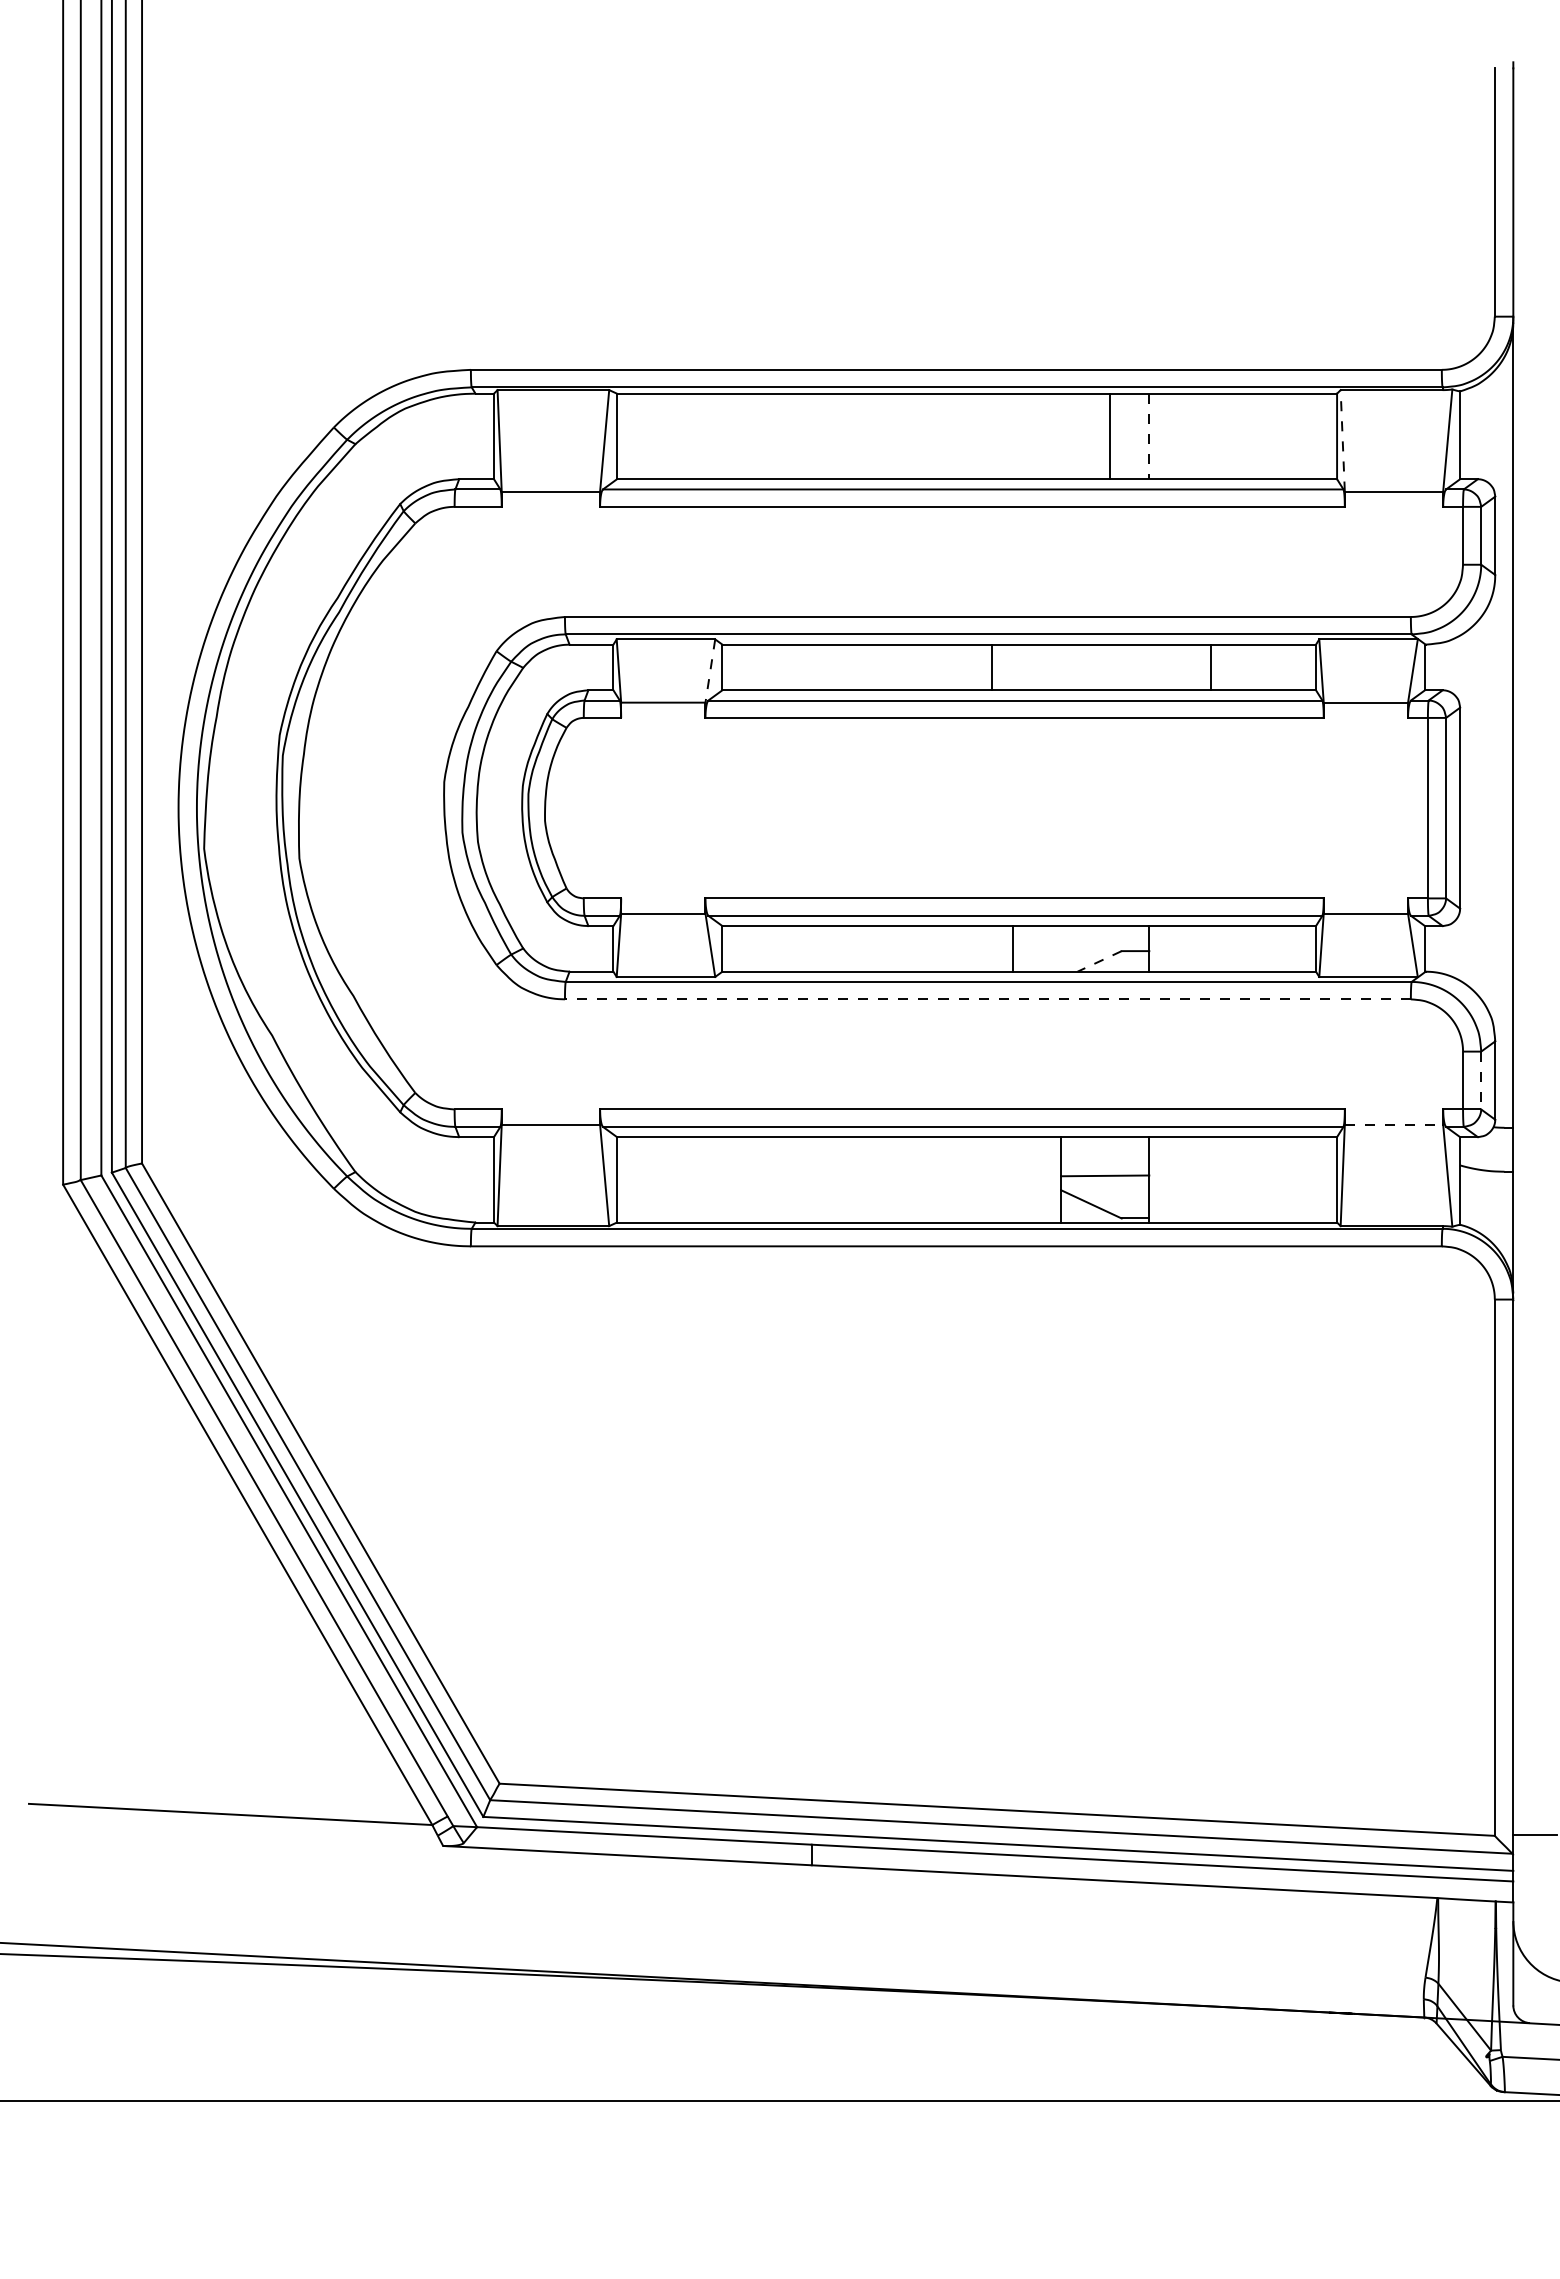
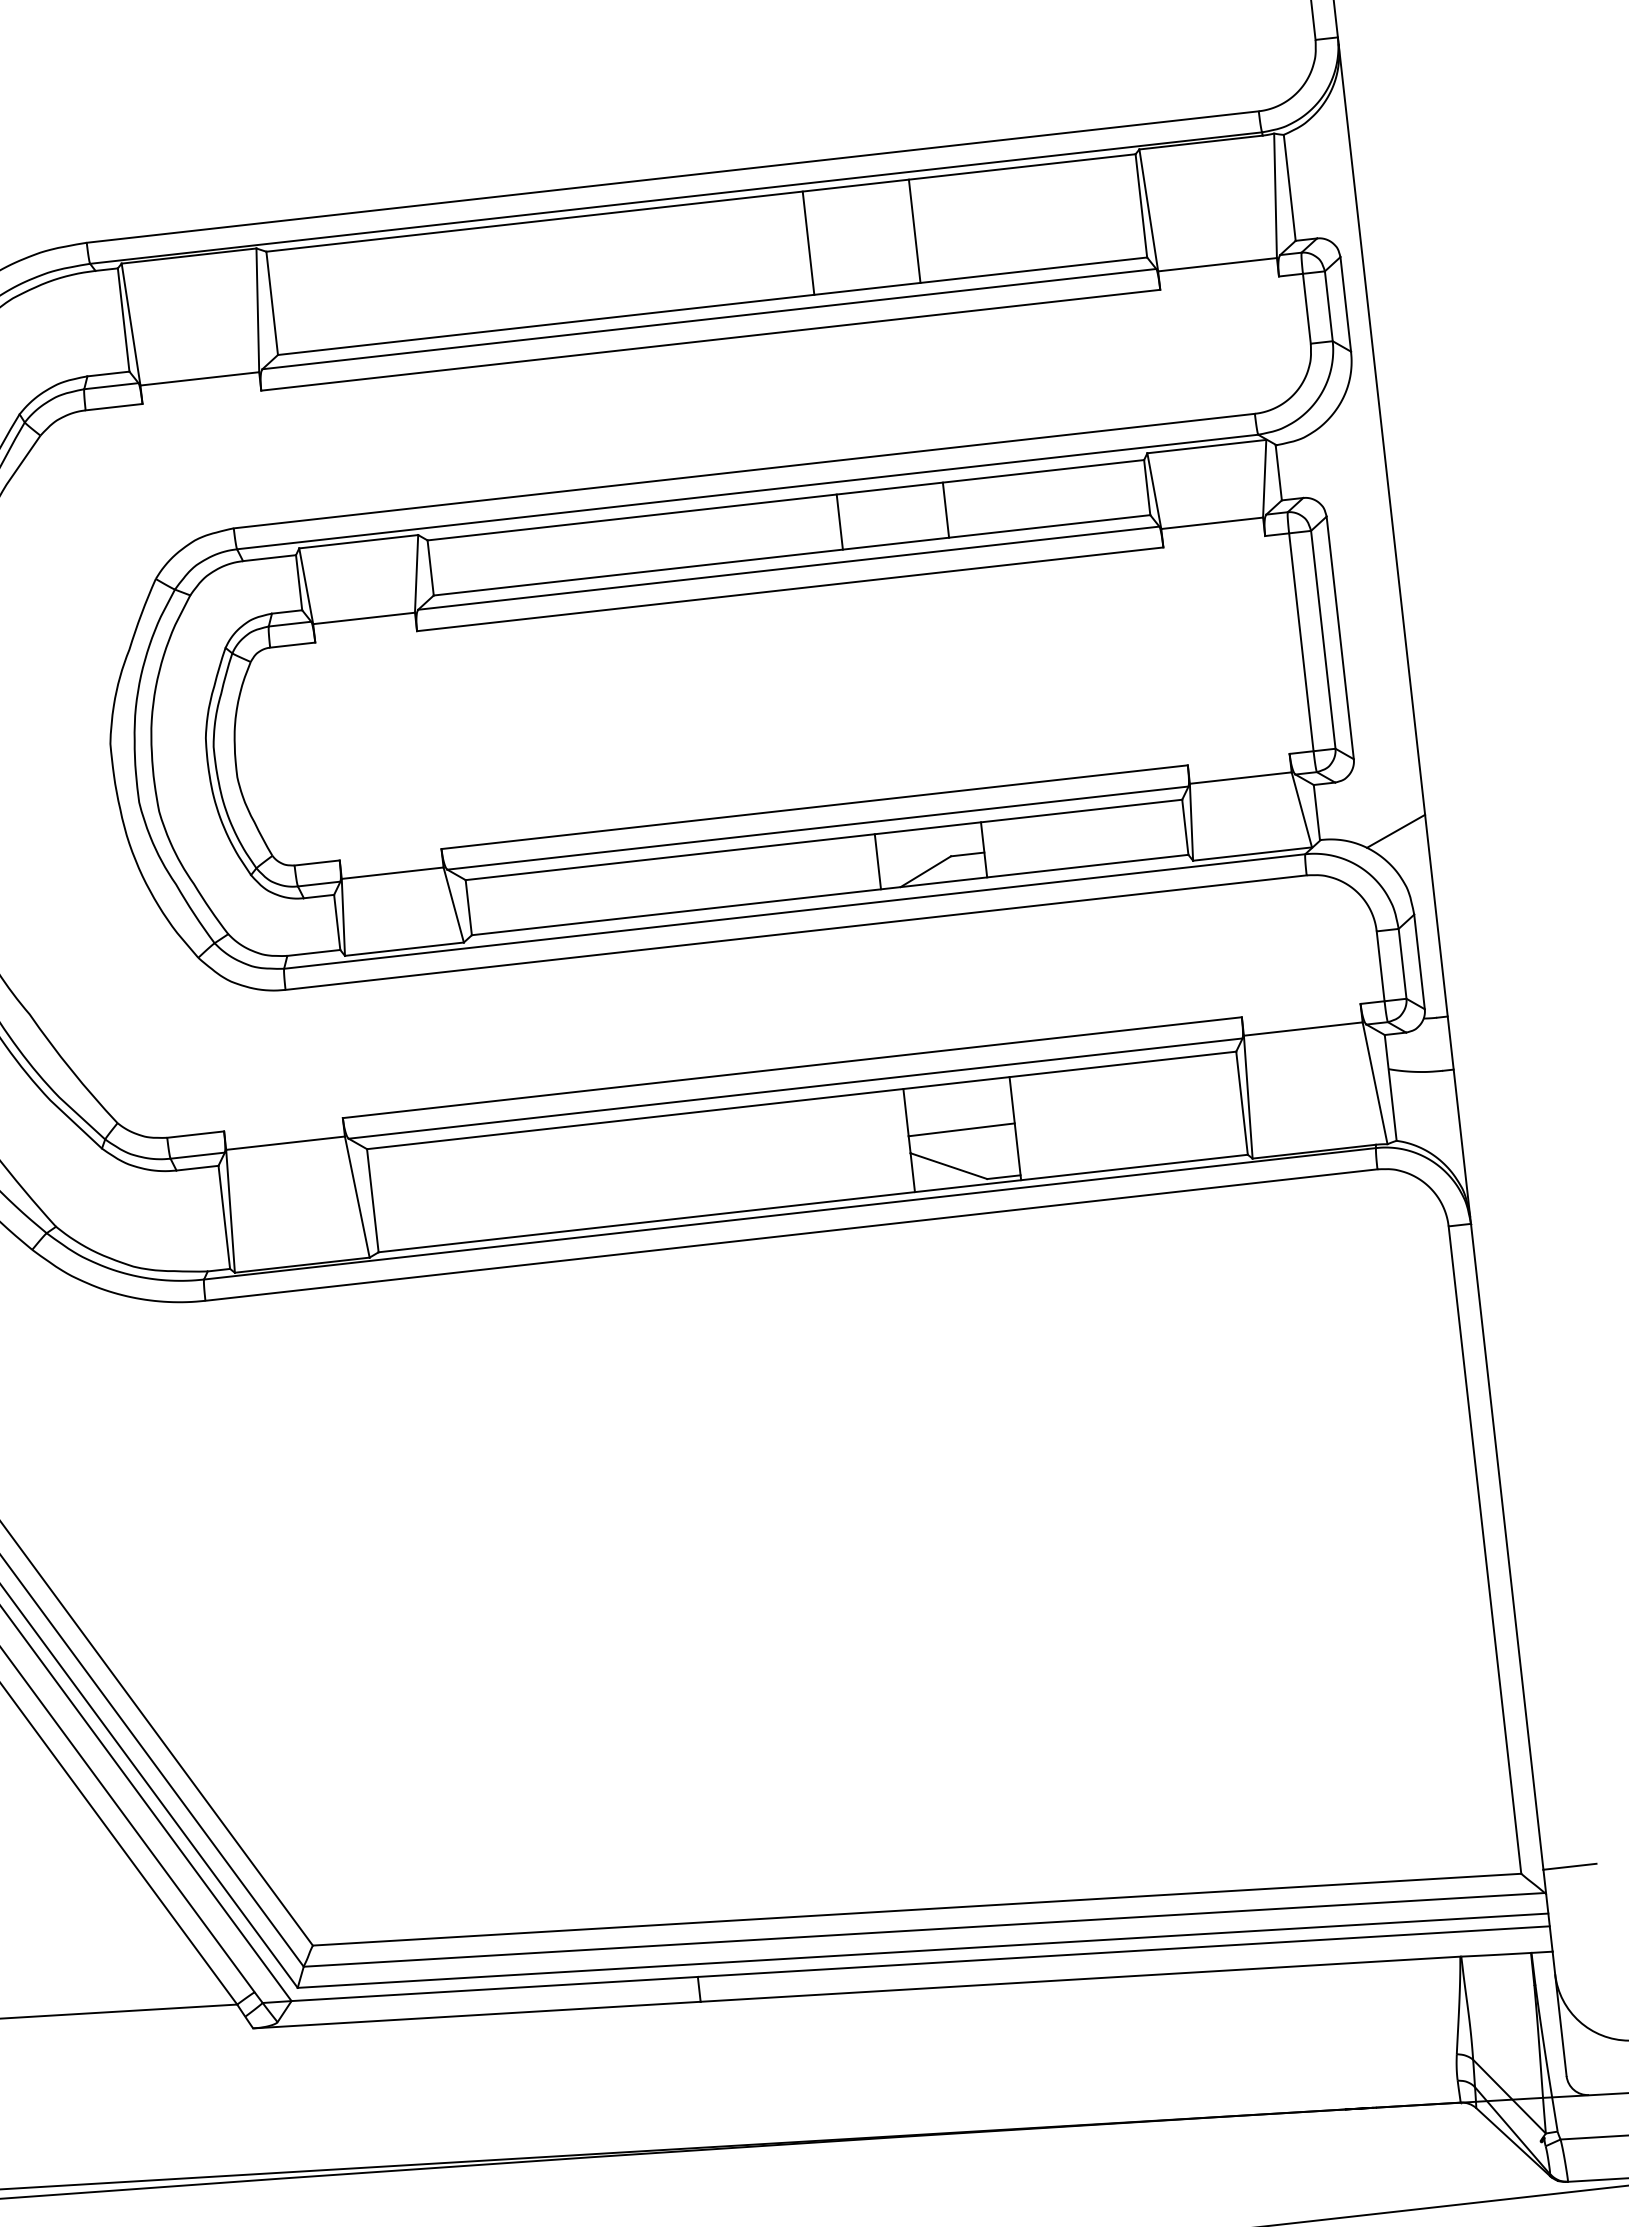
line: (1110, 436) -> (808, 243), moved
line: (1149, 436) -> (914, 231), dashed -> solid
line: (1342, 440) -> (1148, 210), dashed -> solid
line: (992, 667) -> (839, 522), moved
line: (1211, 667) -> (946, 510), moved
line: (710, 671) -> (416, 574), dashed -> solid
line: (1013, 948) -> (878, 861), moved
line: (1099, 961) -> (925, 871), dashed -> solid
line: (1487, 971) -> (1395, 831), added
line: (987, 999) -> (795, 932), dashed -> solid
line: (1481, 1080) -> (1402, 963), dashed -> solid
line: (1394, 1124) -> (1303, 1028), dashed -> solid

